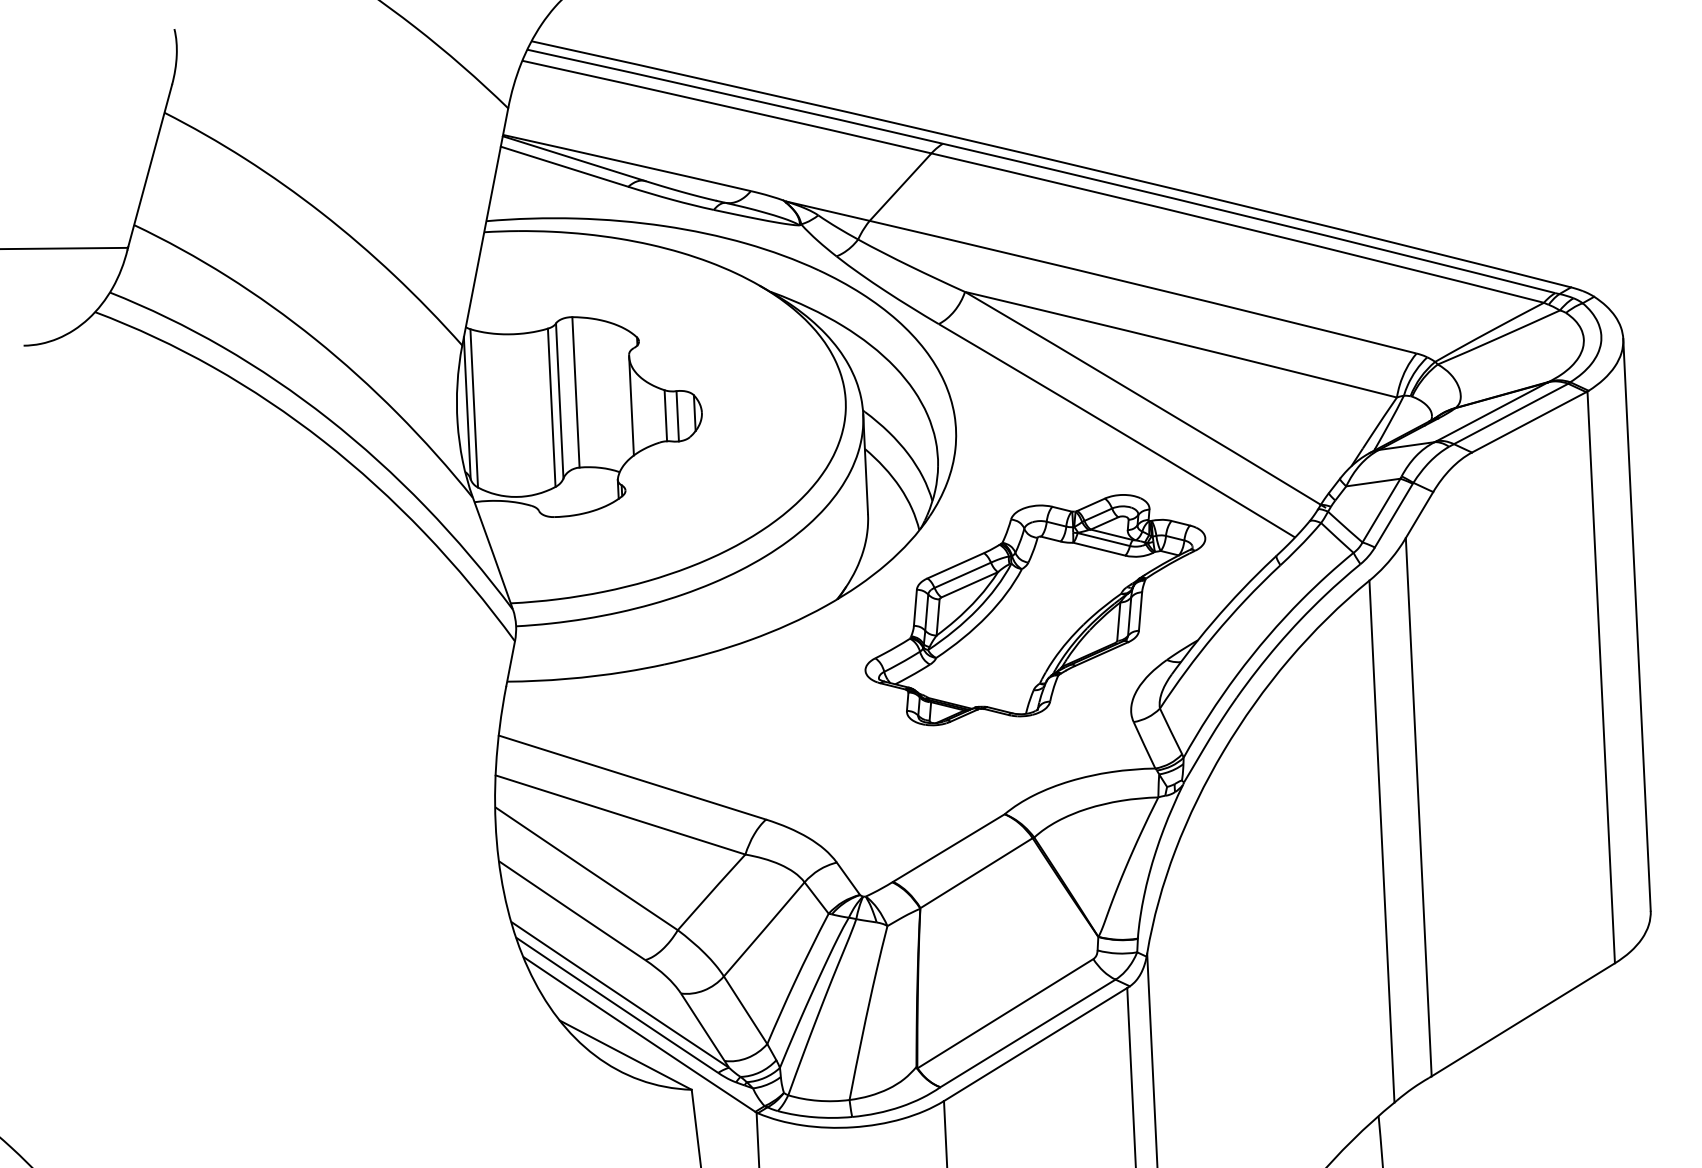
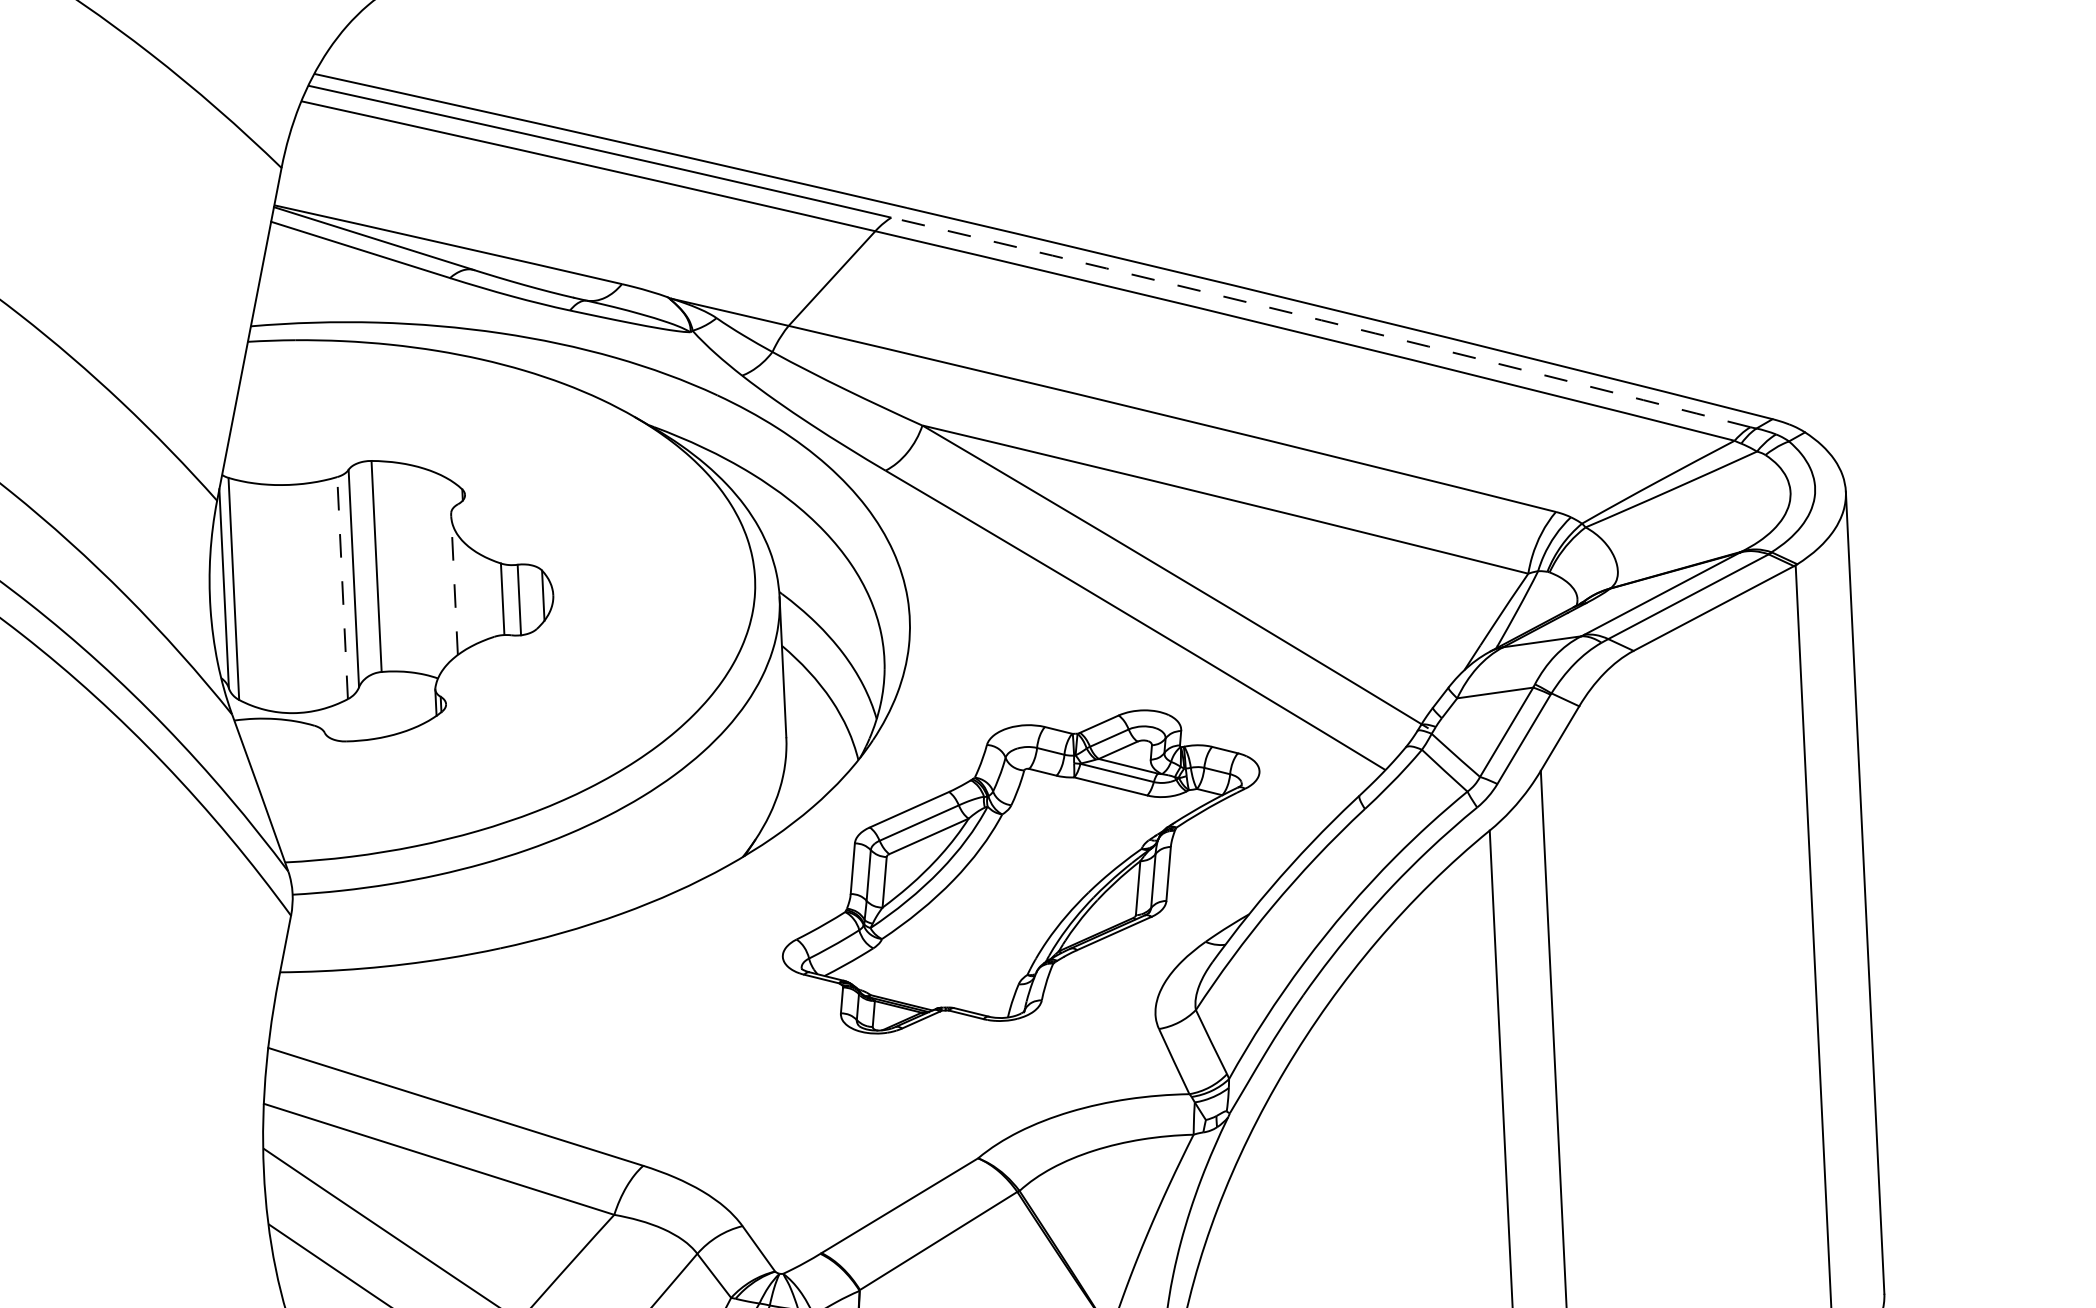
arc: (1249, 216) -> (1321, 319), solid -> dashed
line: (631, 406) -> (454, 586), solid -> dashed
line: (551, 407) -> (342, 587), solid -> dashed

